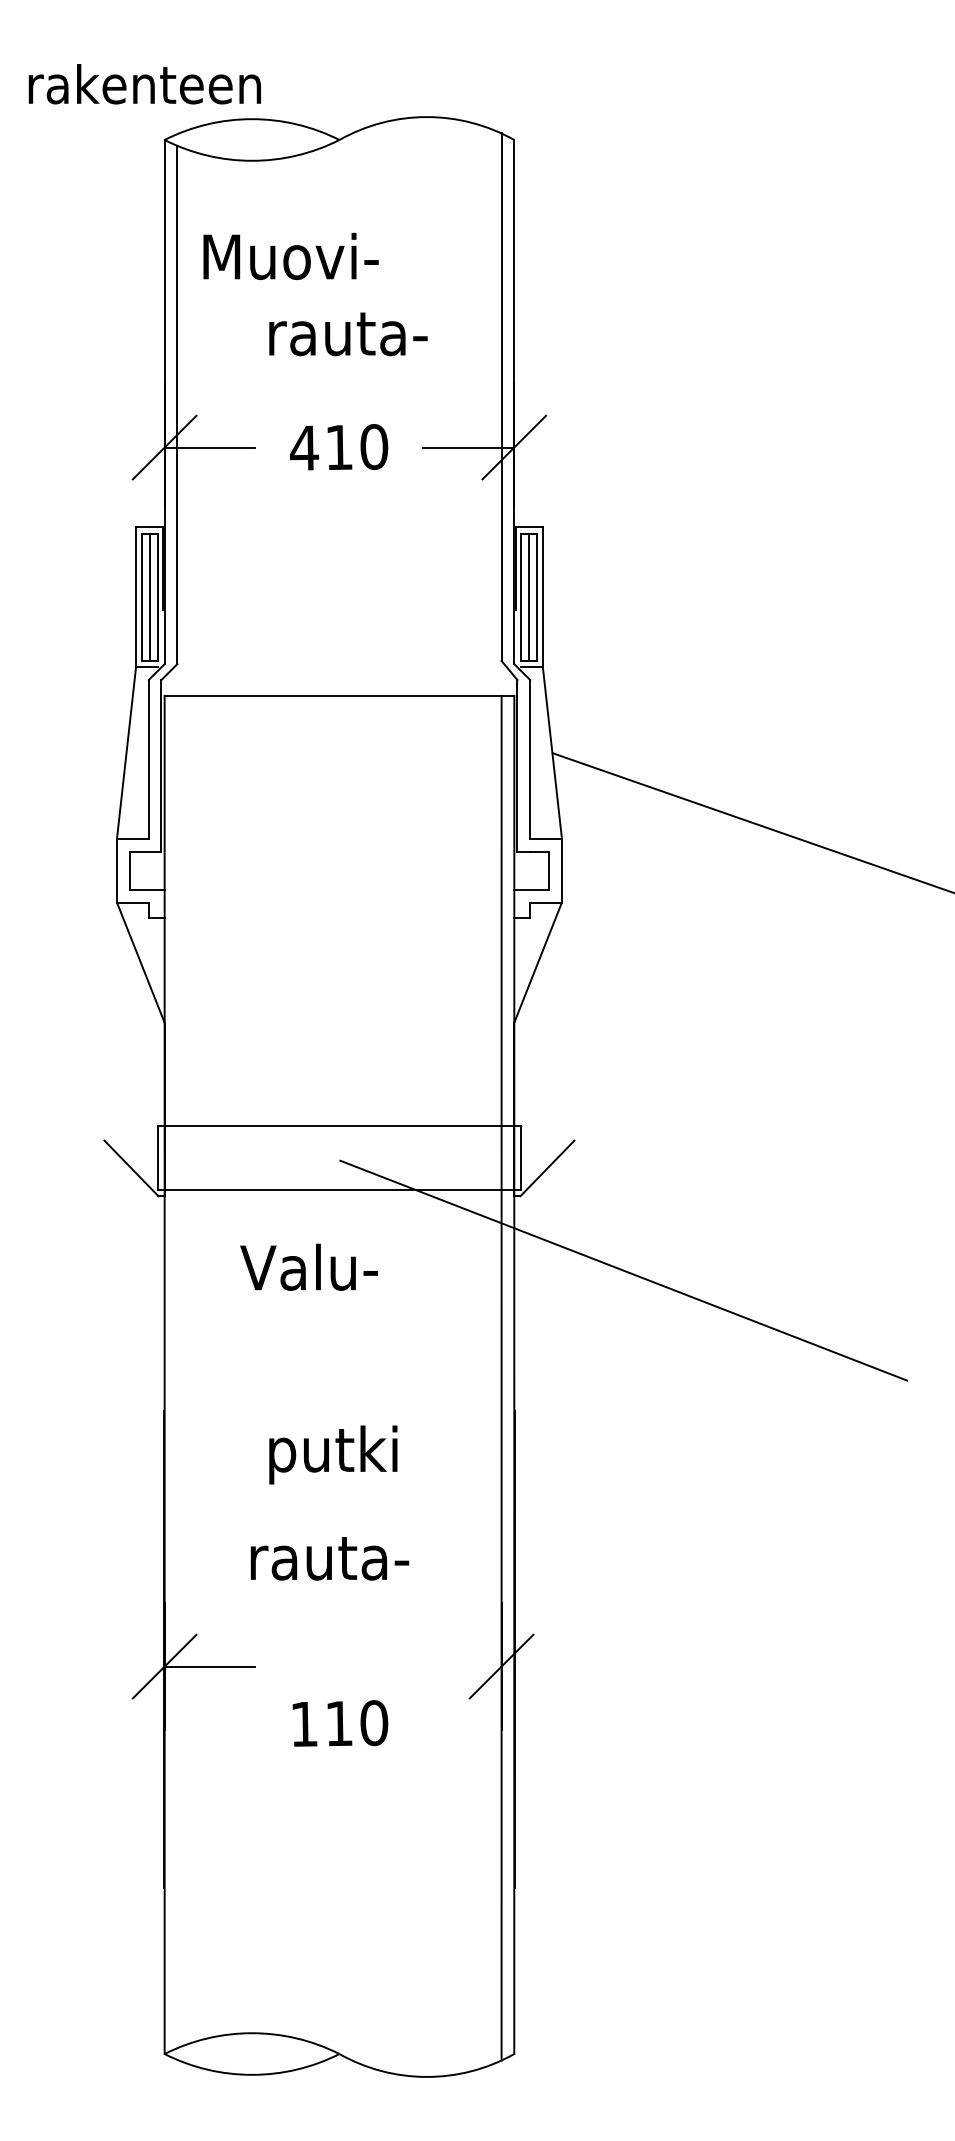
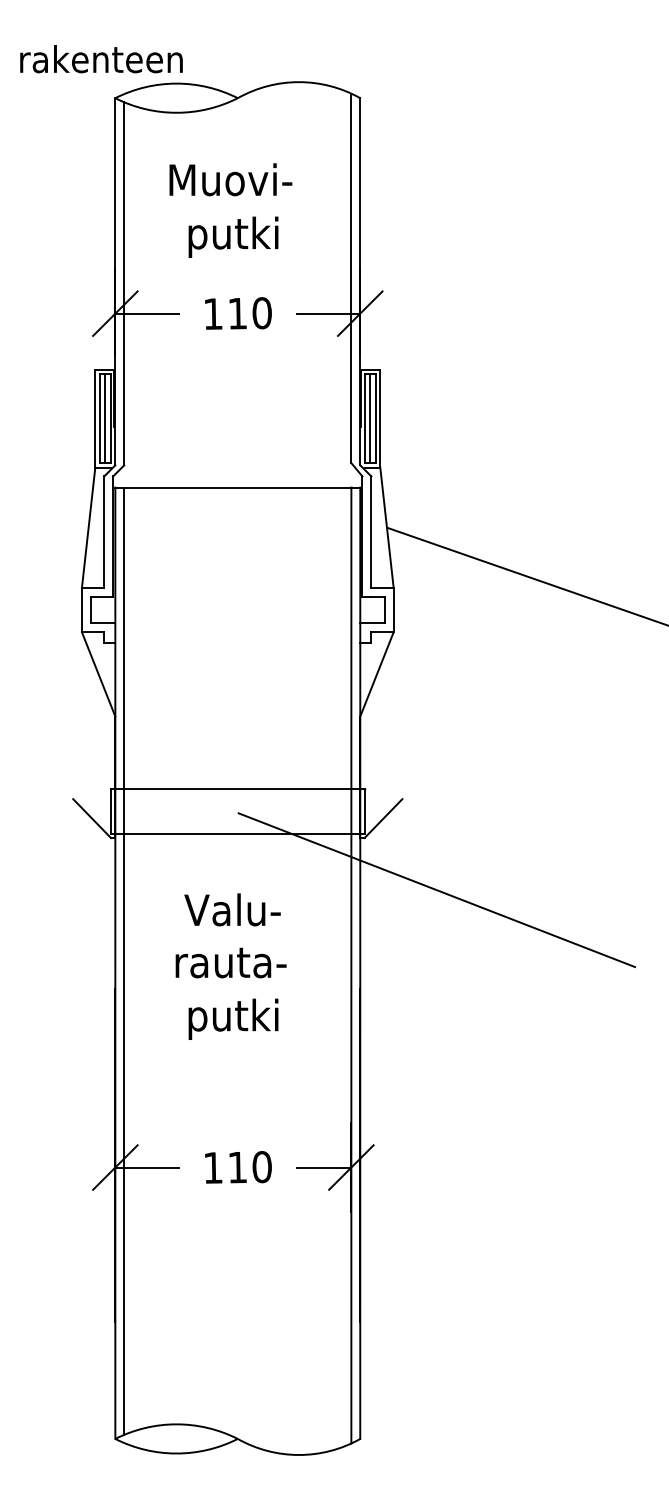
text: (290, 256) -> (230, 179), moved
text: (347, 337) -> (243, 236), rauta- -> putki
text: (304, 447) -> (213, 313), 410 -> 110
text: (309, 1266) -> (232, 909), moved
line: (177, 1371) -> (124, 960), added
text: (329, 1558) -> (230, 962), moved
line: (461, 1666) -> (323, 1167), added
text: (340, 1723) -> (238, 1167), moved

